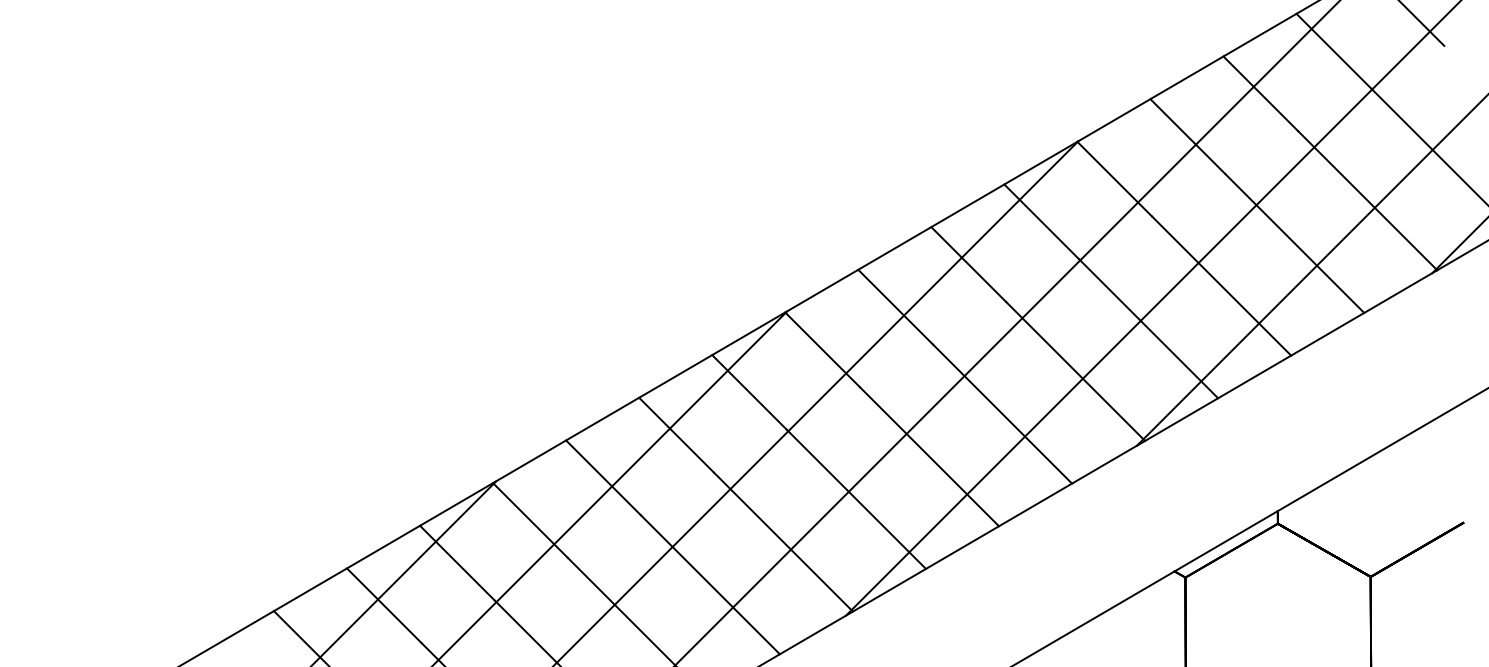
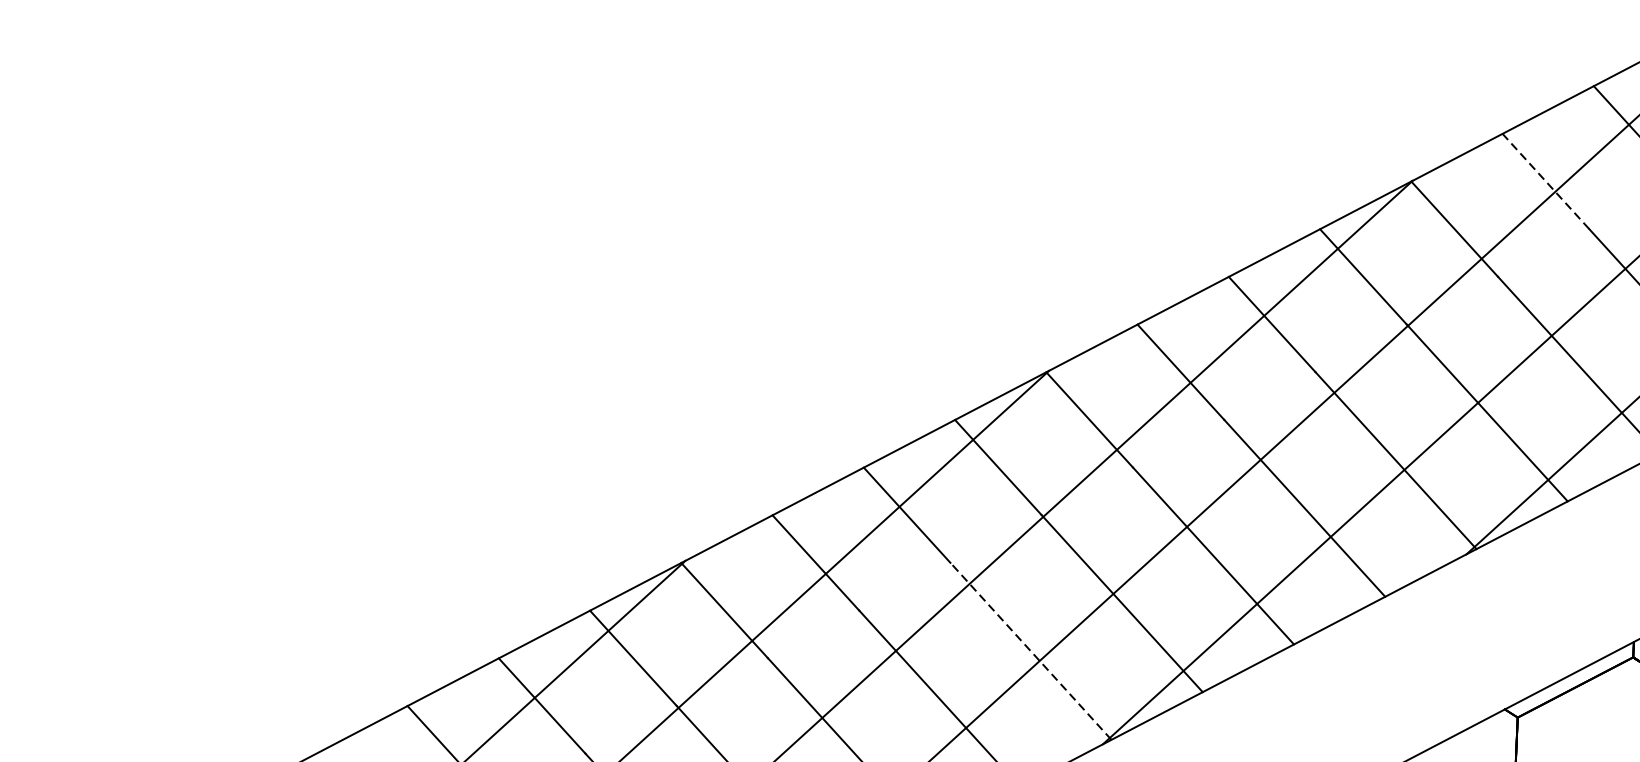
line: (1187, 136) -> (1545, 181), solid -> dashed
line: (783, 541) -> (1031, 650), solid -> dashed

